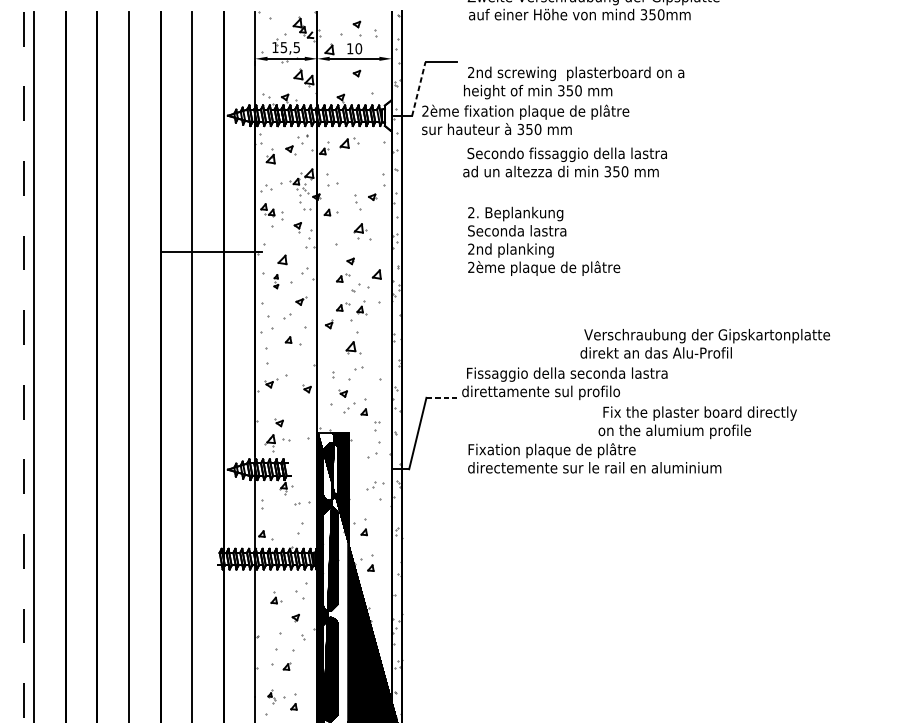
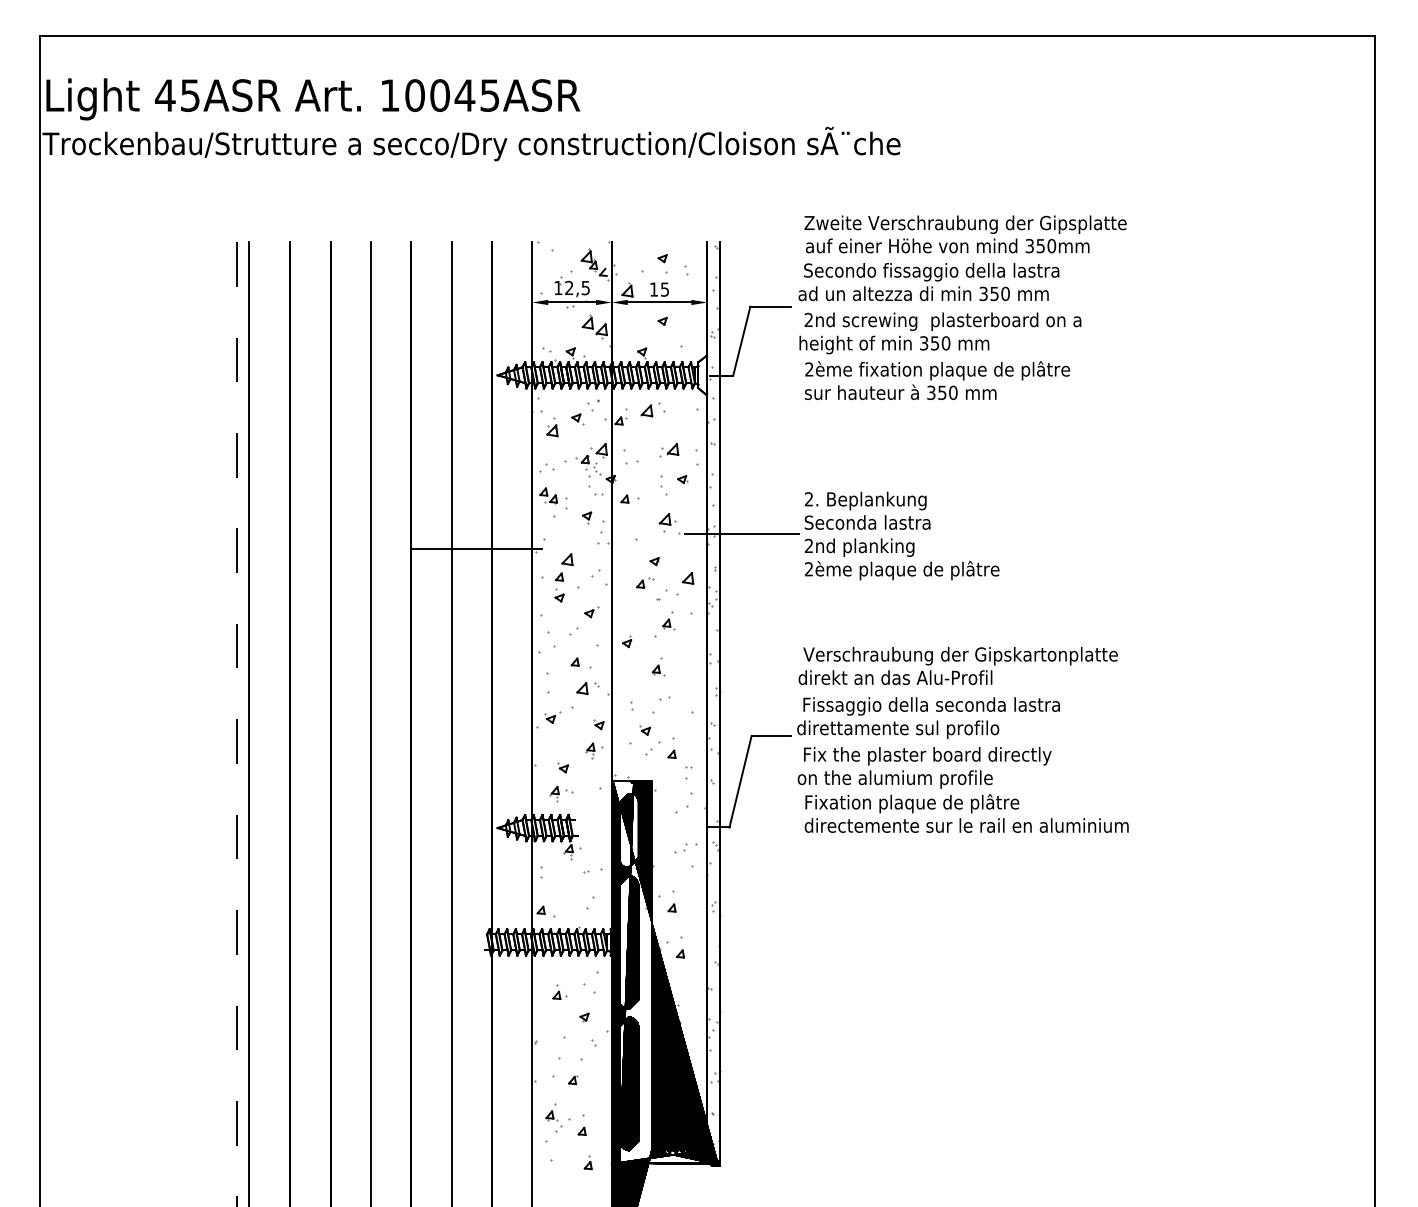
text: (284, 47) -> (569, 287), 15,5 -> 12,5
text: (358, 48) -> (664, 289), 10 -> 15
line: (418, 89) -> (741, 341), dashed -> solid
text: (524, 119) -> (936, 380), moved
text: (564, 162) -> (928, 282), moved
part: (362, 174) -> (669, 450), added
line: (418, 240) -> (741, 534), added
part: (276, 281) -> (559, 587), size x1.67
part: (343, 306) -> (645, 619), removed
part: (353, 343) -> (658, 666), size x0.62
text: (704, 343) -> (957, 665), moved
part: (298, 360) -> (587, 688), added
line: (442, 398) -> (771, 736), dashed -> solid
part: (303, 409) -> (594, 750), added
text: (697, 422) -> (924, 767), moved
part: (277, 443) -> (561, 794), size x0.71
part: (271, 696) -> (553, 1117), size x1.67

